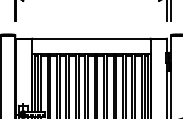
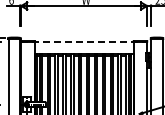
line: (91, 39) -> (84, 41), solid -> dashed

